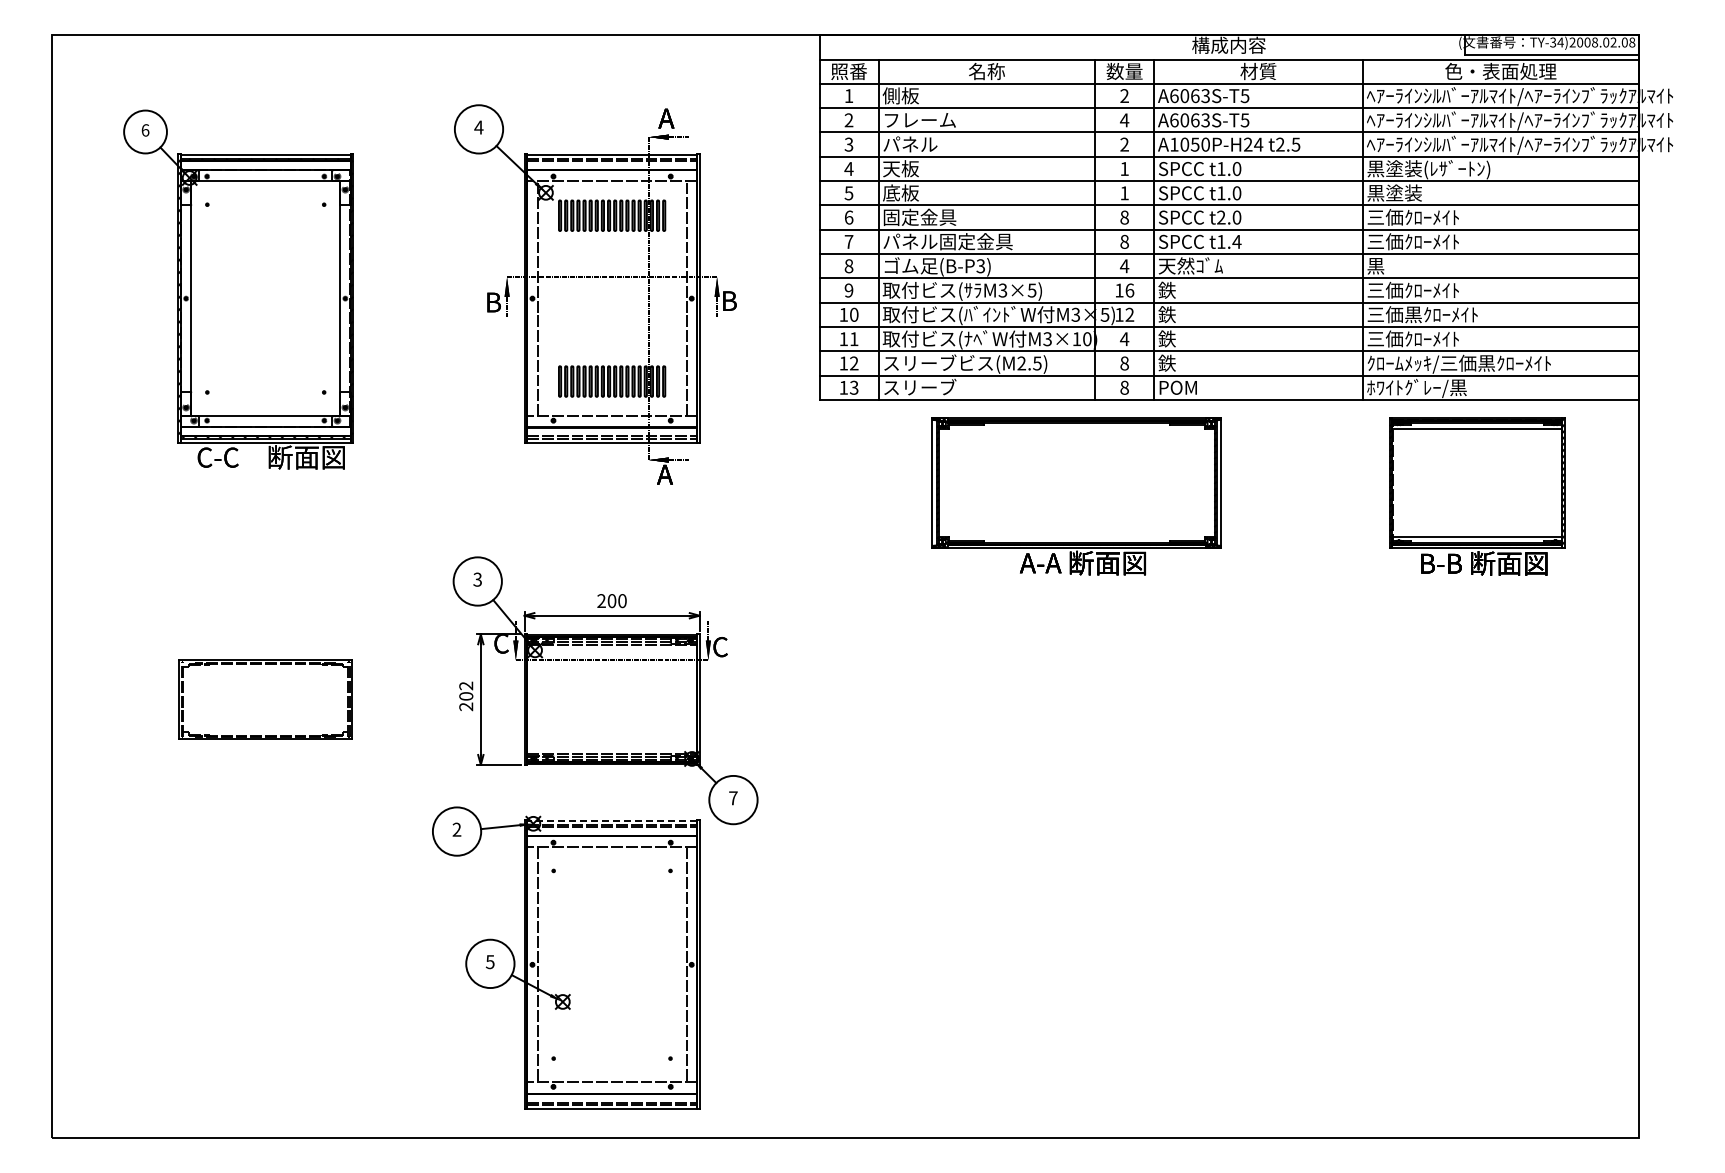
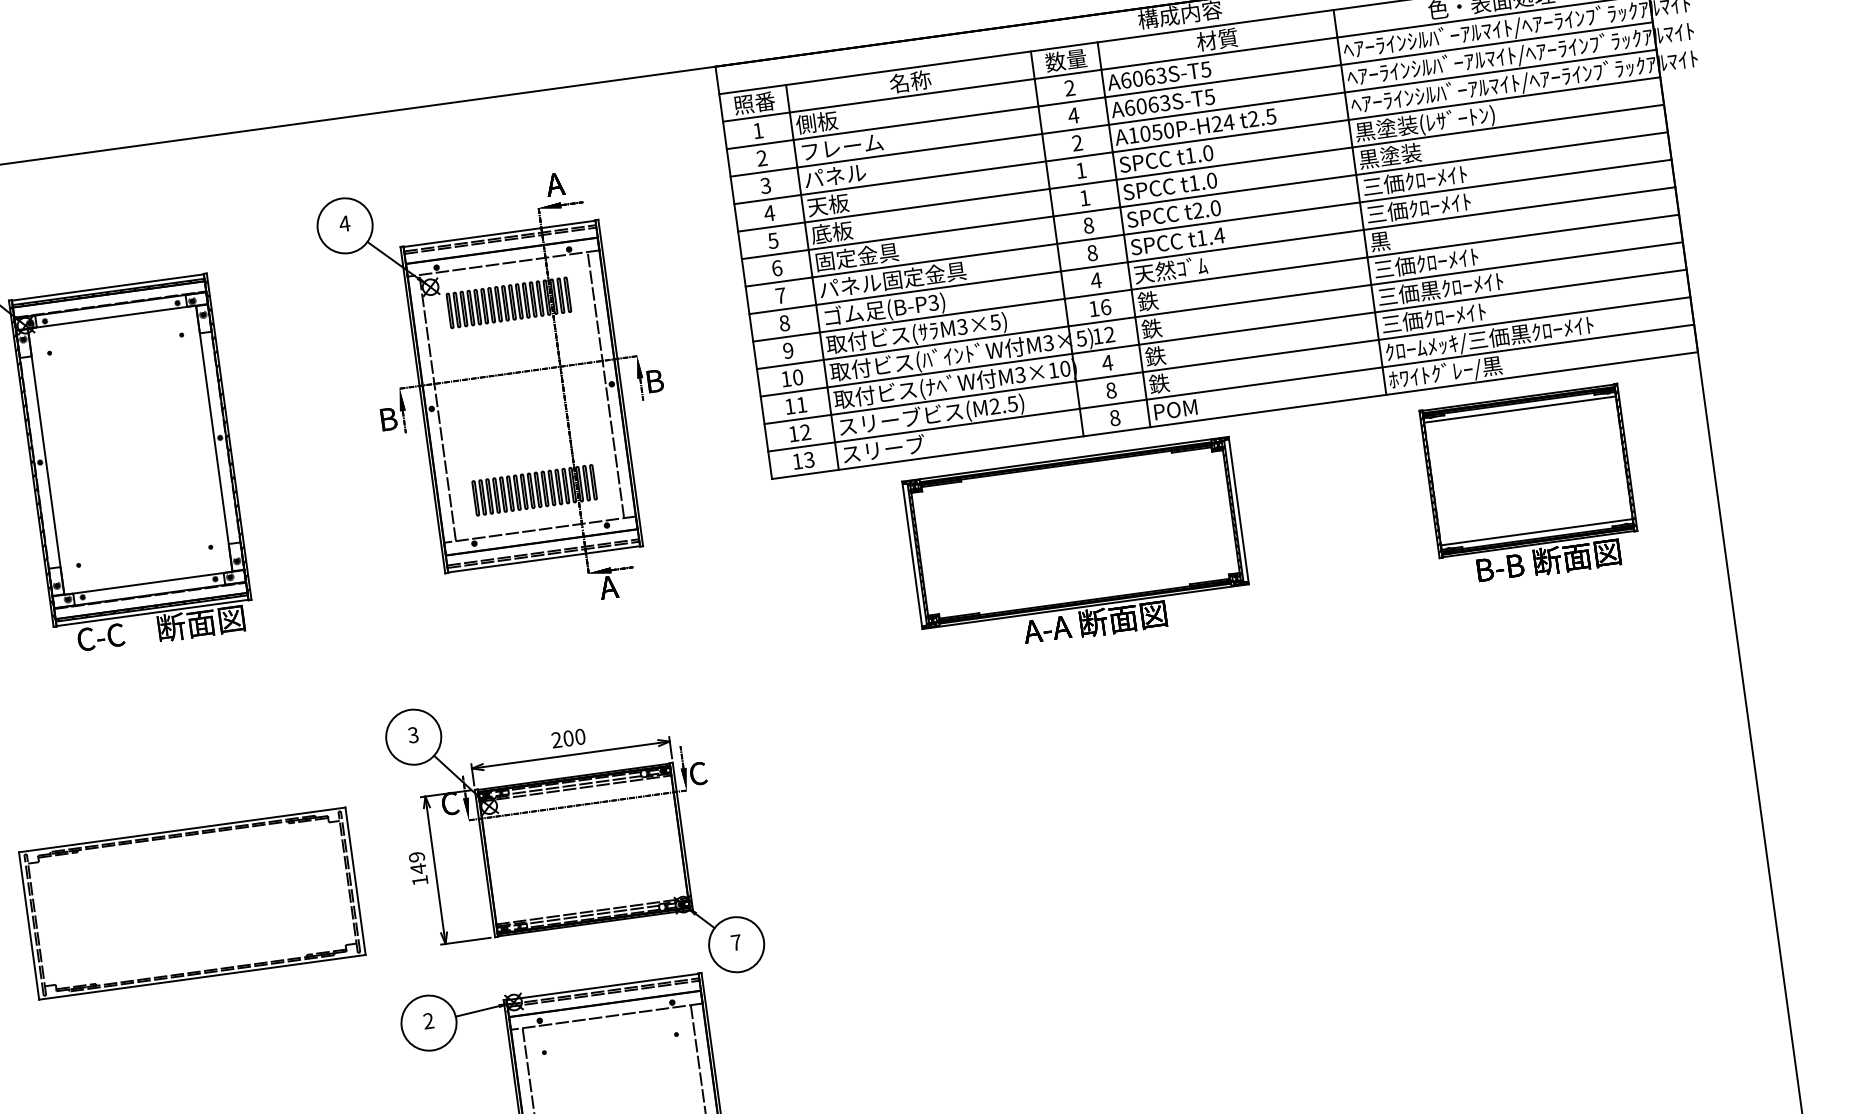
text: (466, 696) -> (418, 868), 202 -> 149
part: (265, 699) -> (192, 903), size x1.67
line: (612, 820) -> (603, 986), dashed -> solid

